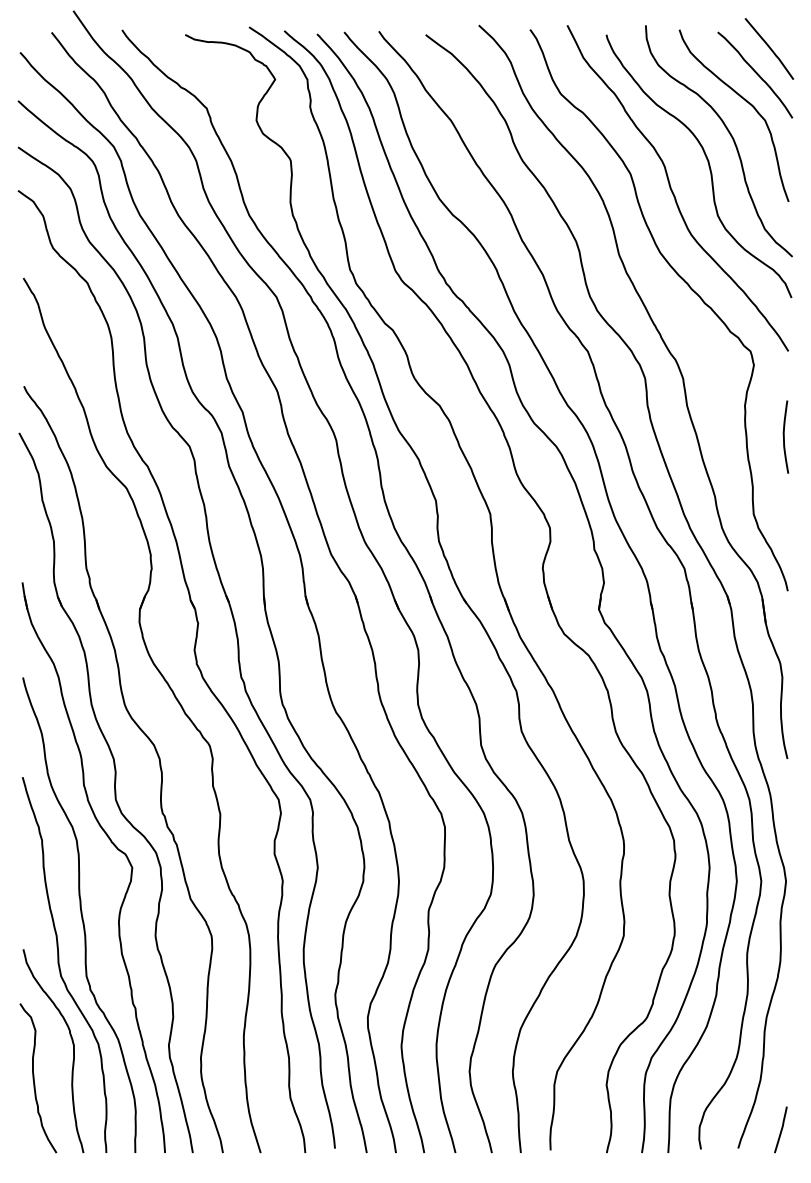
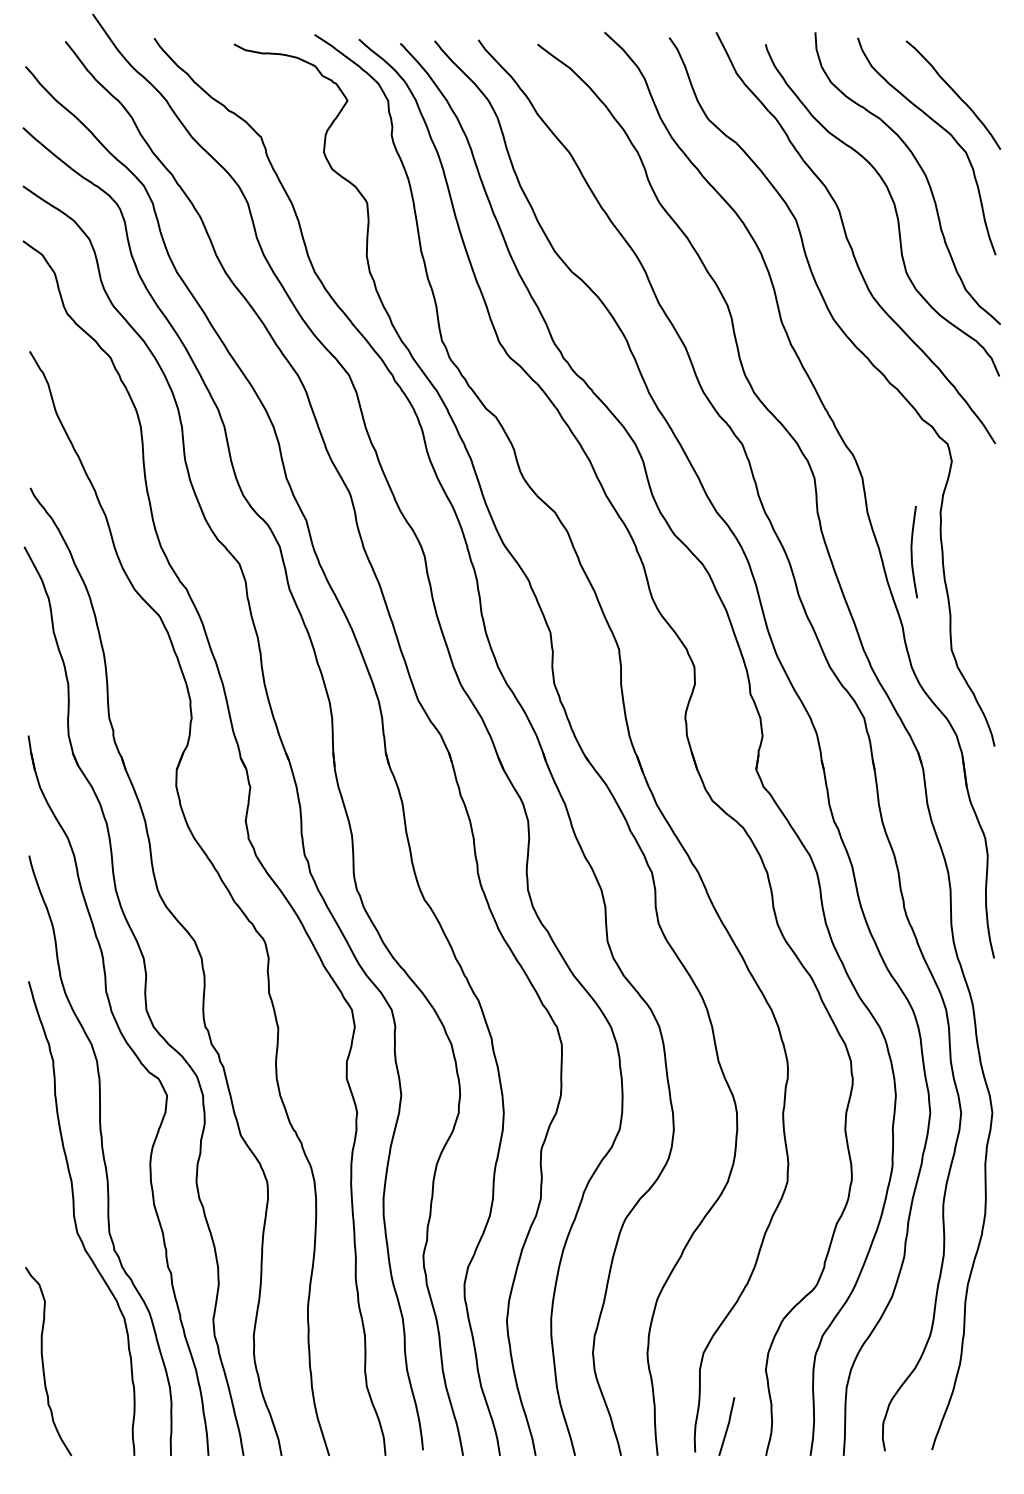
curve: (769, 48) -> (971, 61), removed
curve: (784, 436) -> (912, 551), moved
curve: (73, 1050) -> (92, 1326), removed
curve: (781, 1129) -> (727, 1426), moved

